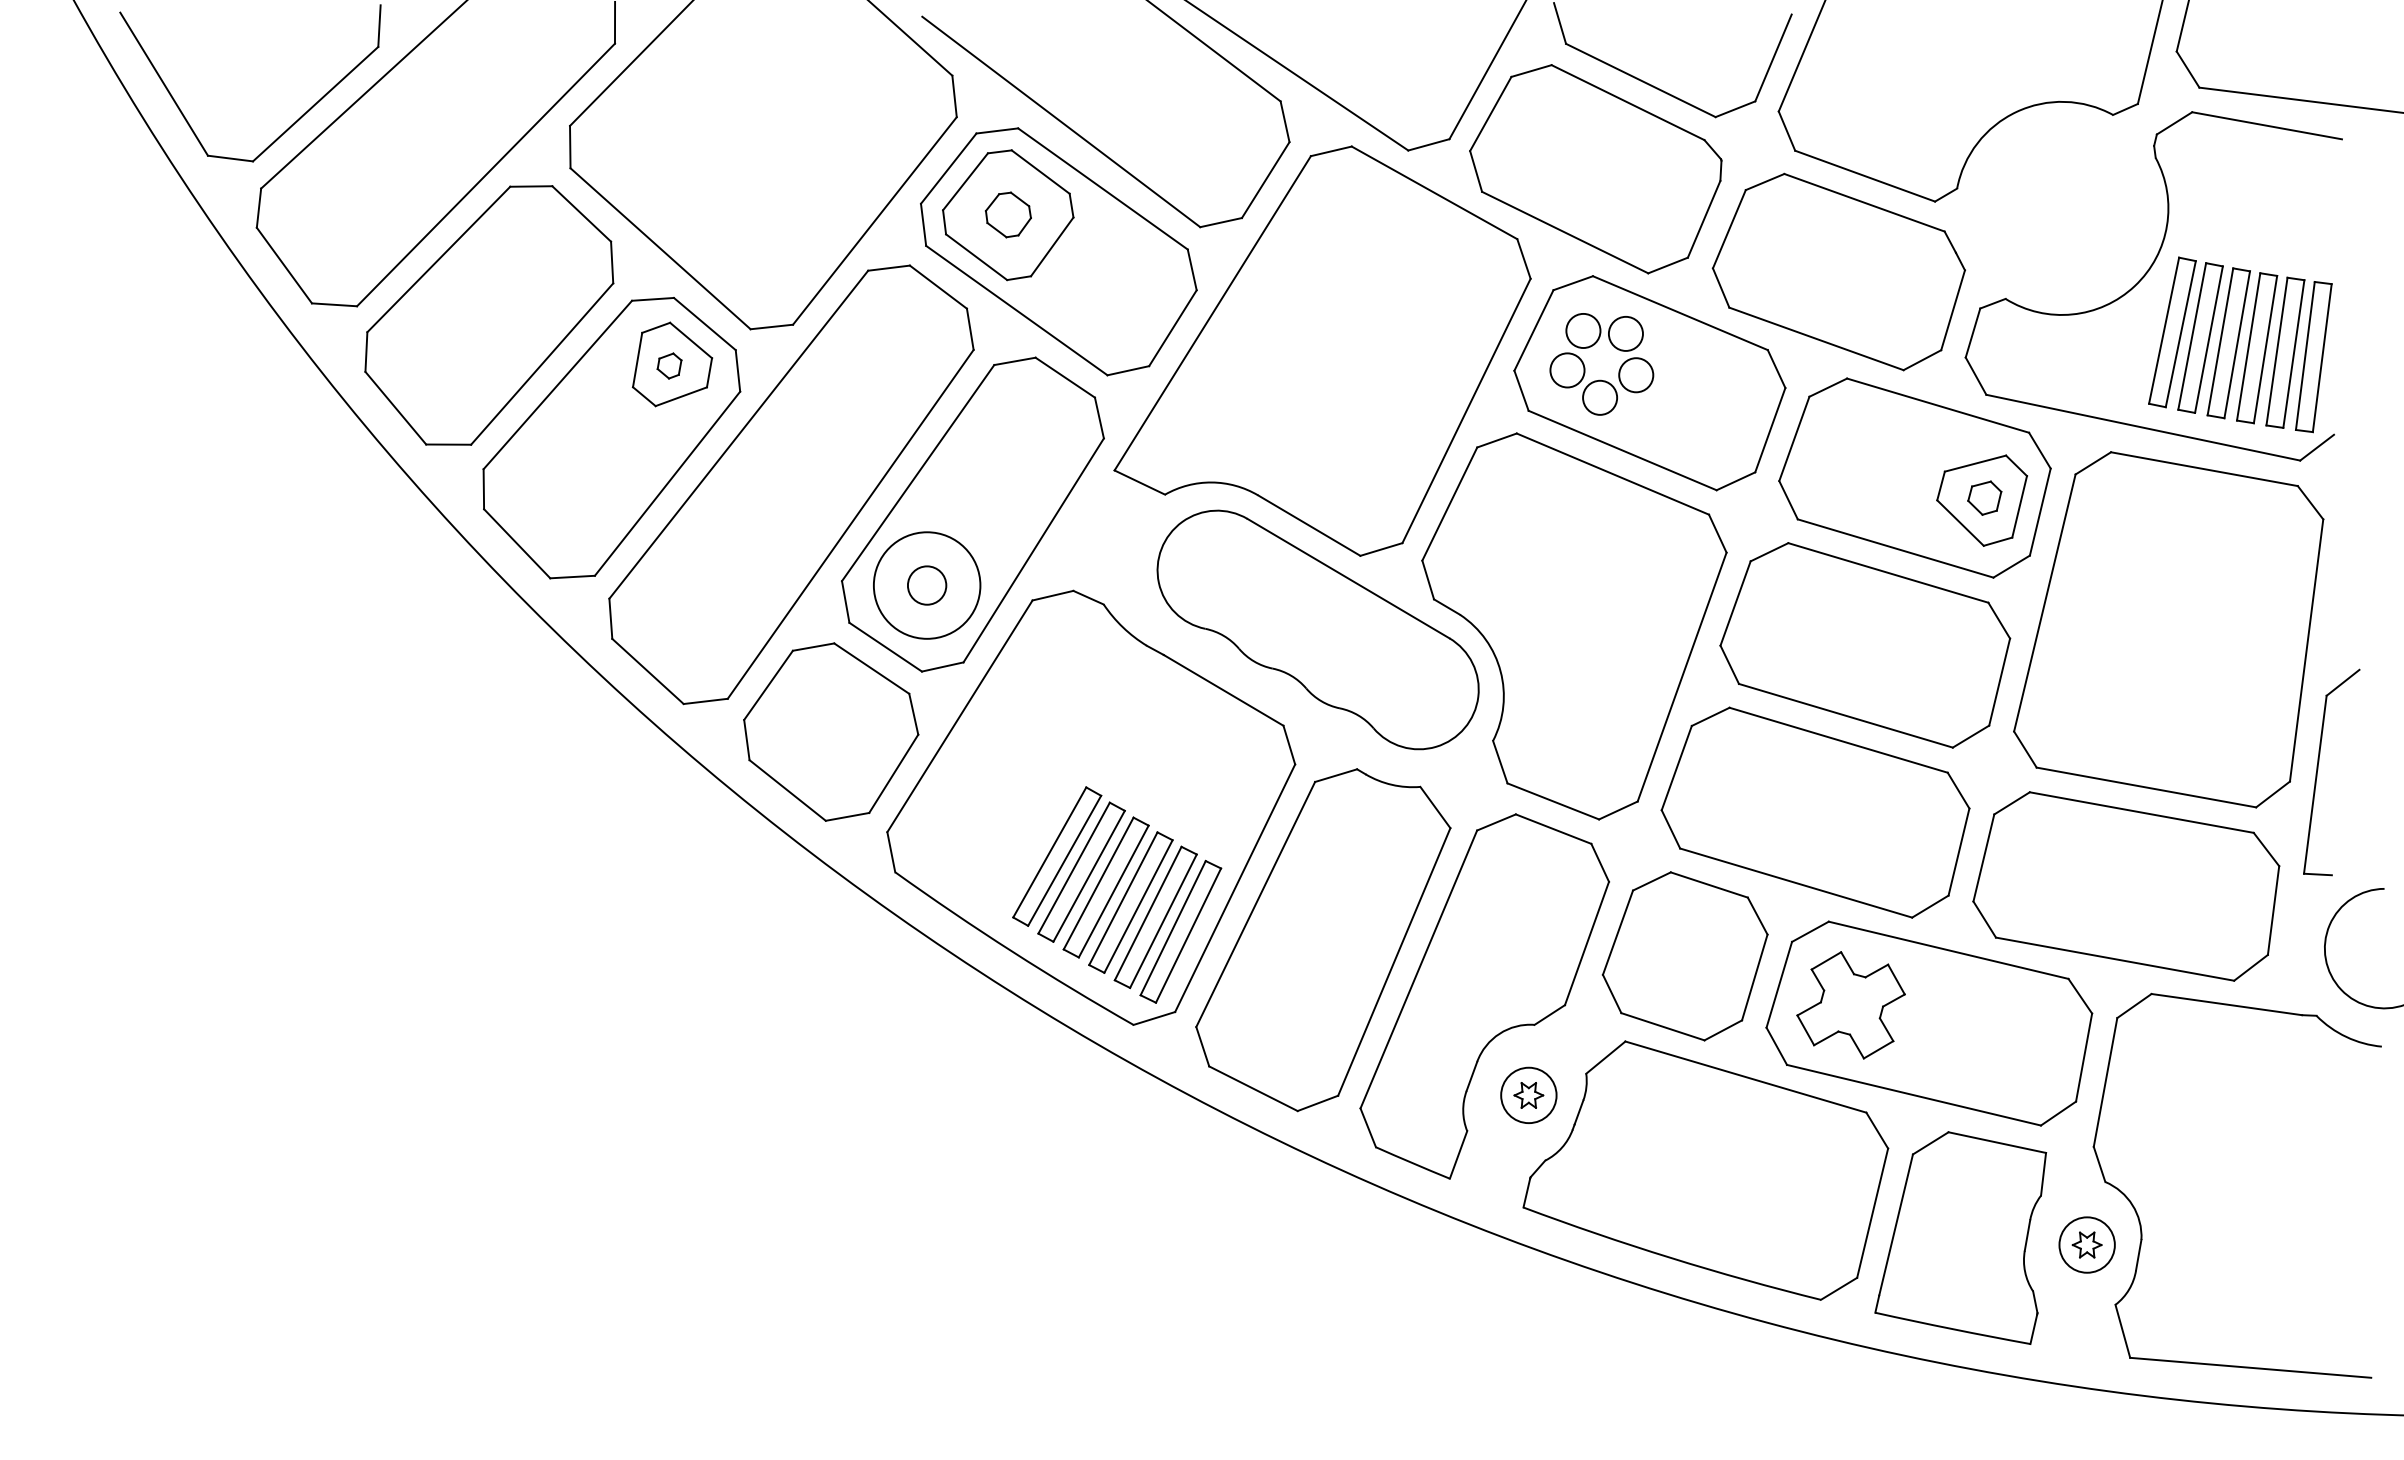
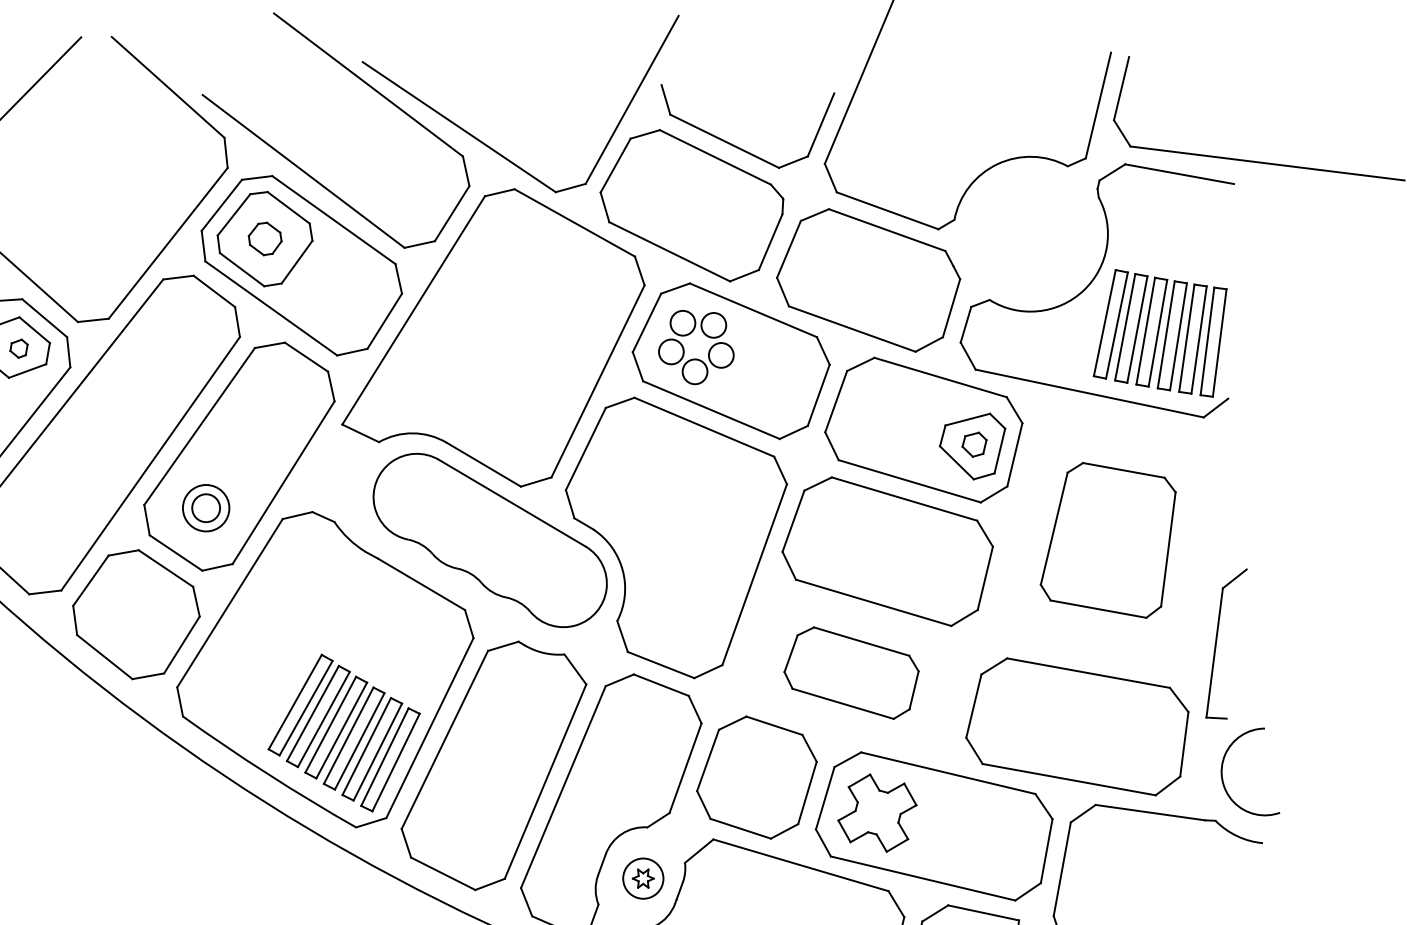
circle: (926, 585) -> (205, 508), size x0.6
part: (2168, 629) -> (1108, 540), size x0.6
part: (1815, 812) -> (851, 673), size x0.6

